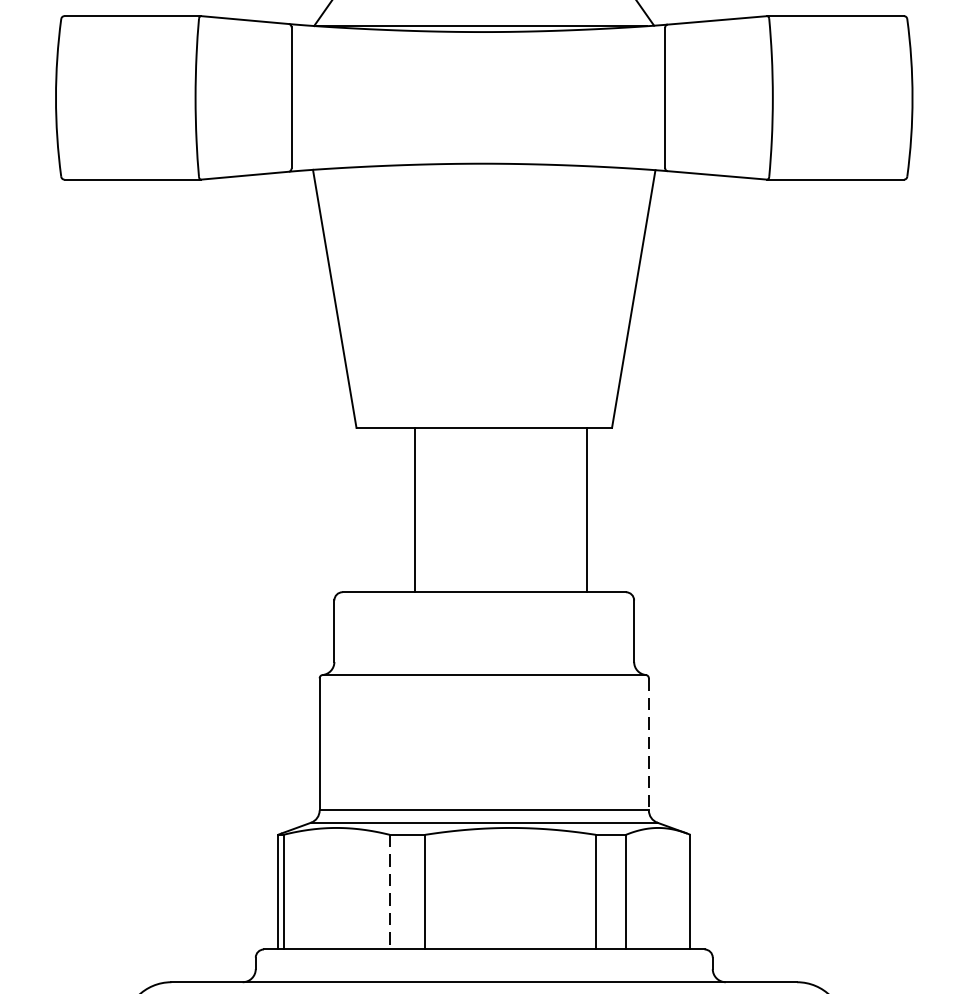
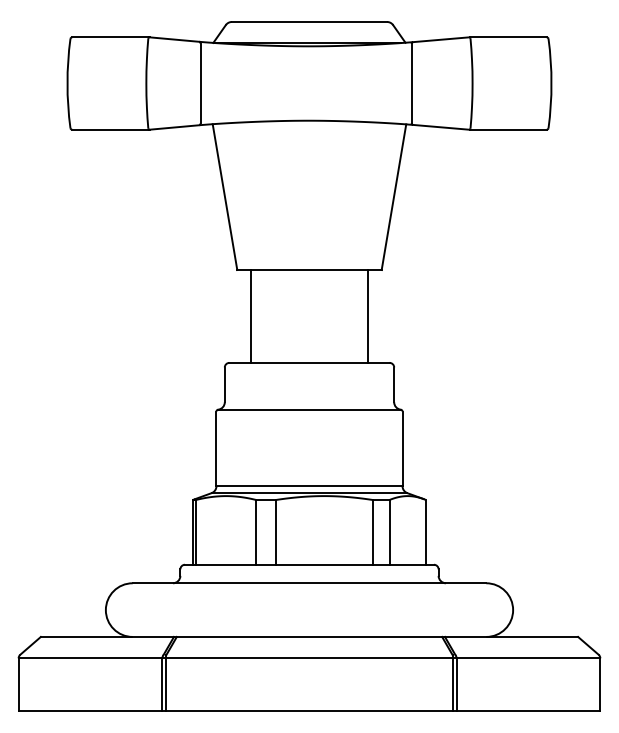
line: (415, 510) -> (251, 316), moved
line: (648, 745) -> (402, 449), dashed -> solid
line: (390, 892) -> (256, 532), dashed -> solid

